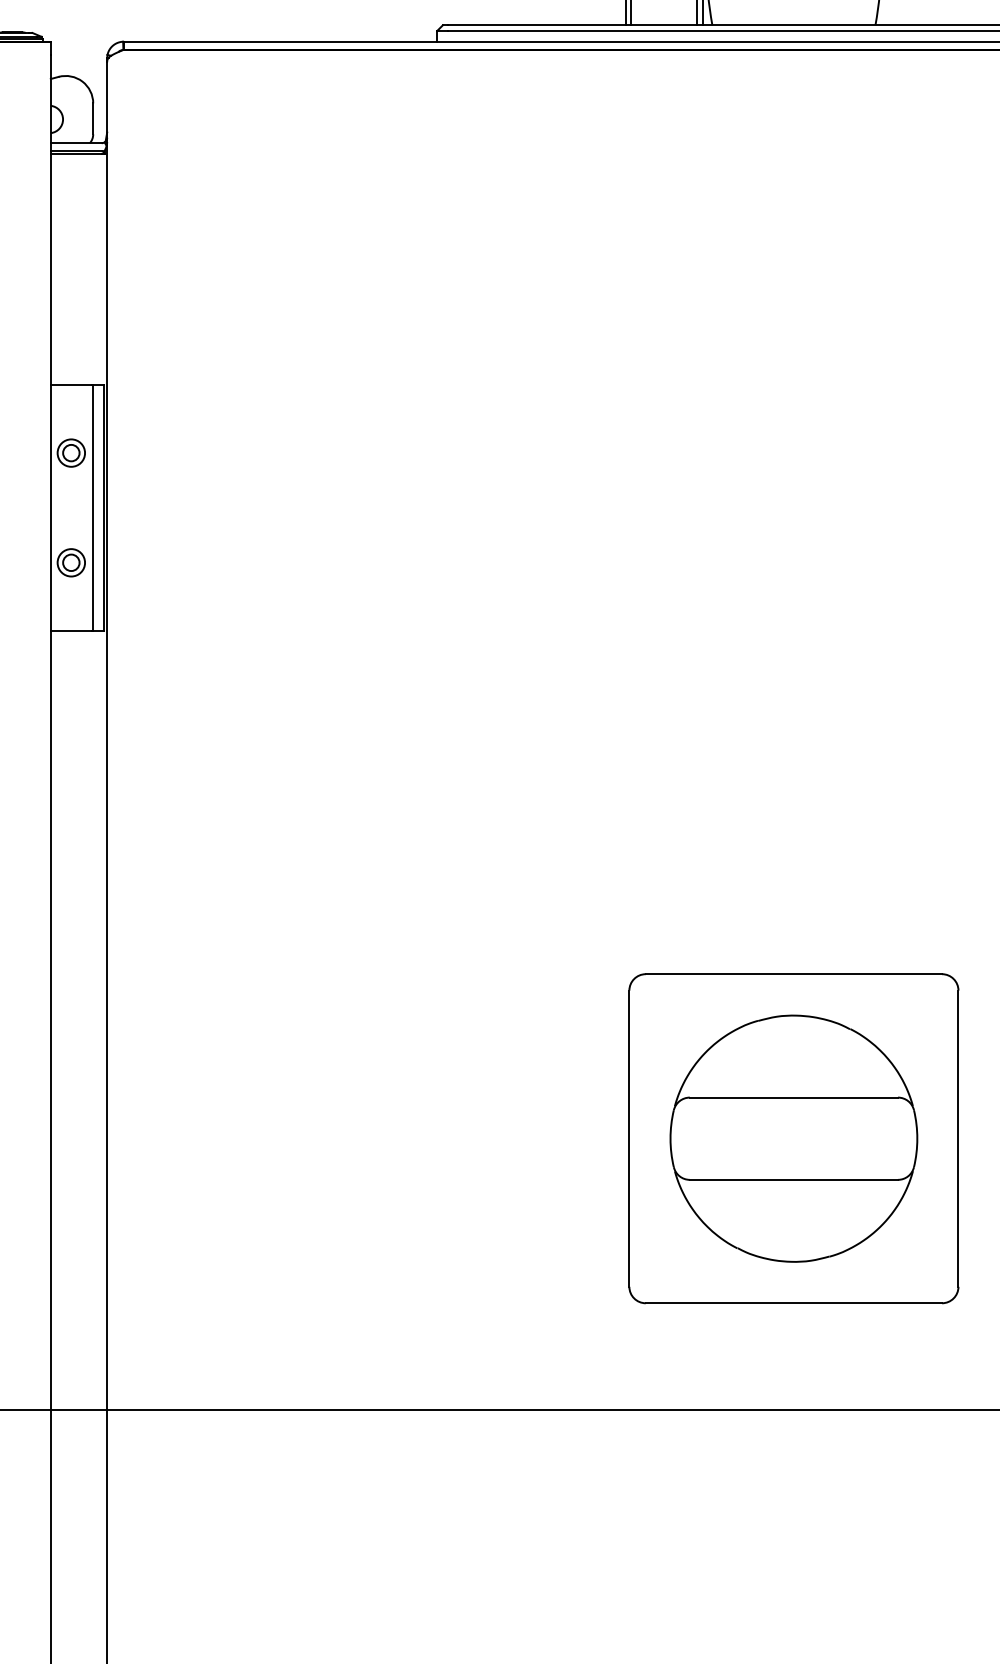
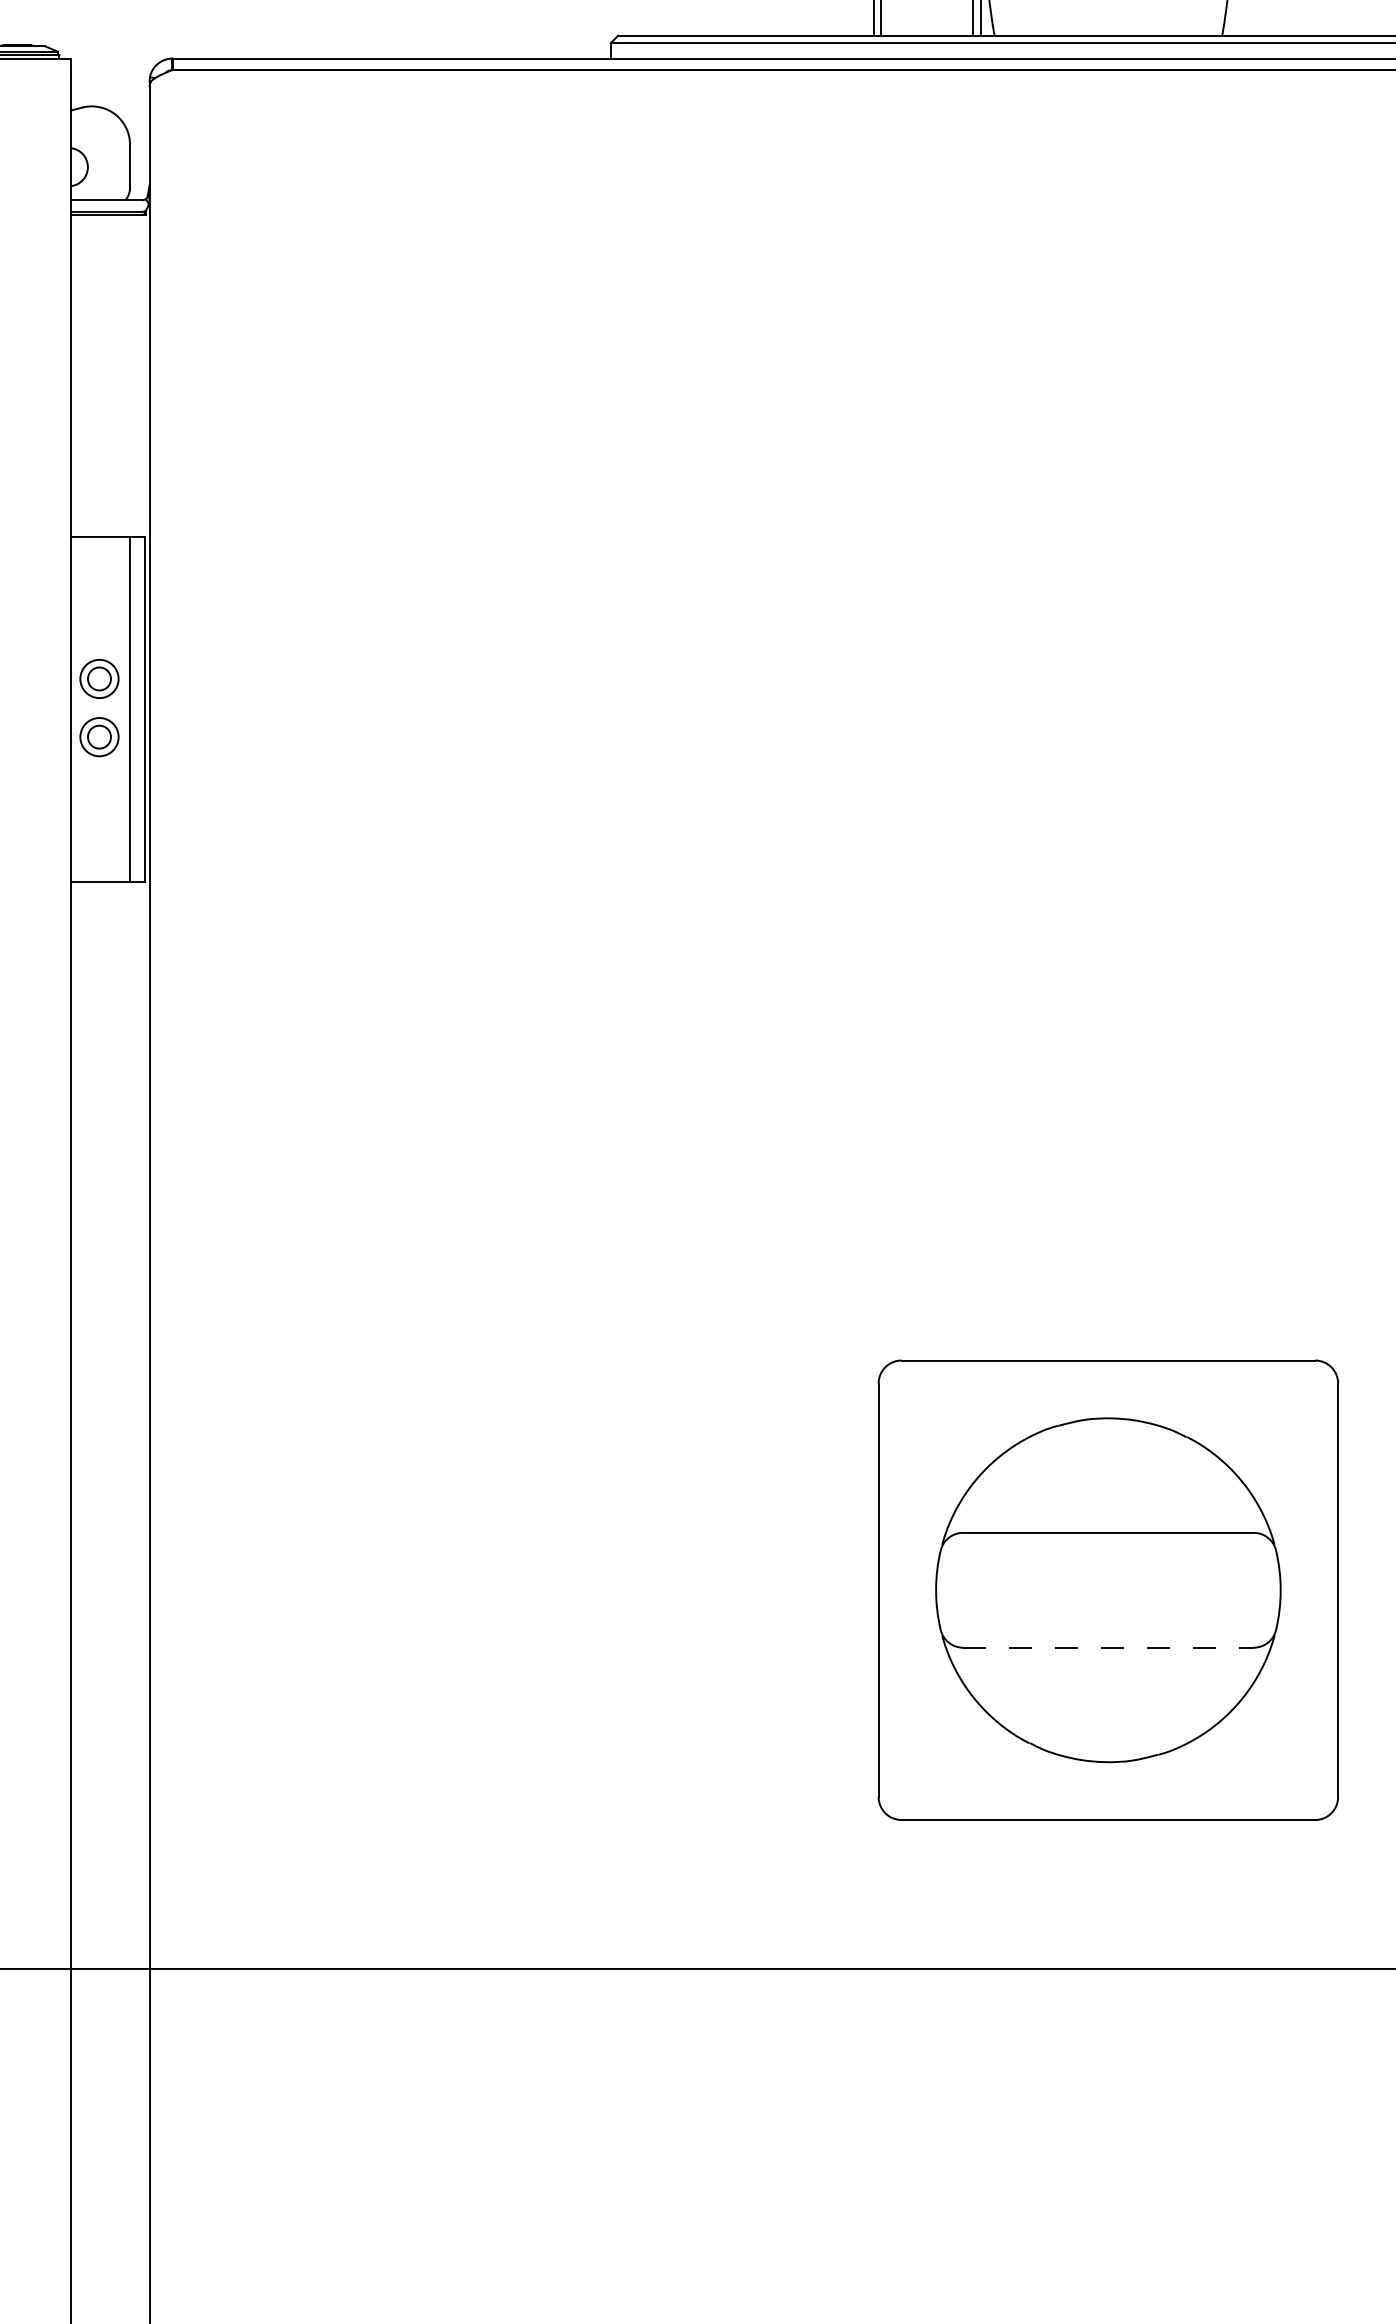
part: (71, 452) -> (99, 678), moved
part: (71, 563) -> (99, 737), moved
line: (794, 1179) -> (1108, 1647), solid -> dashed

